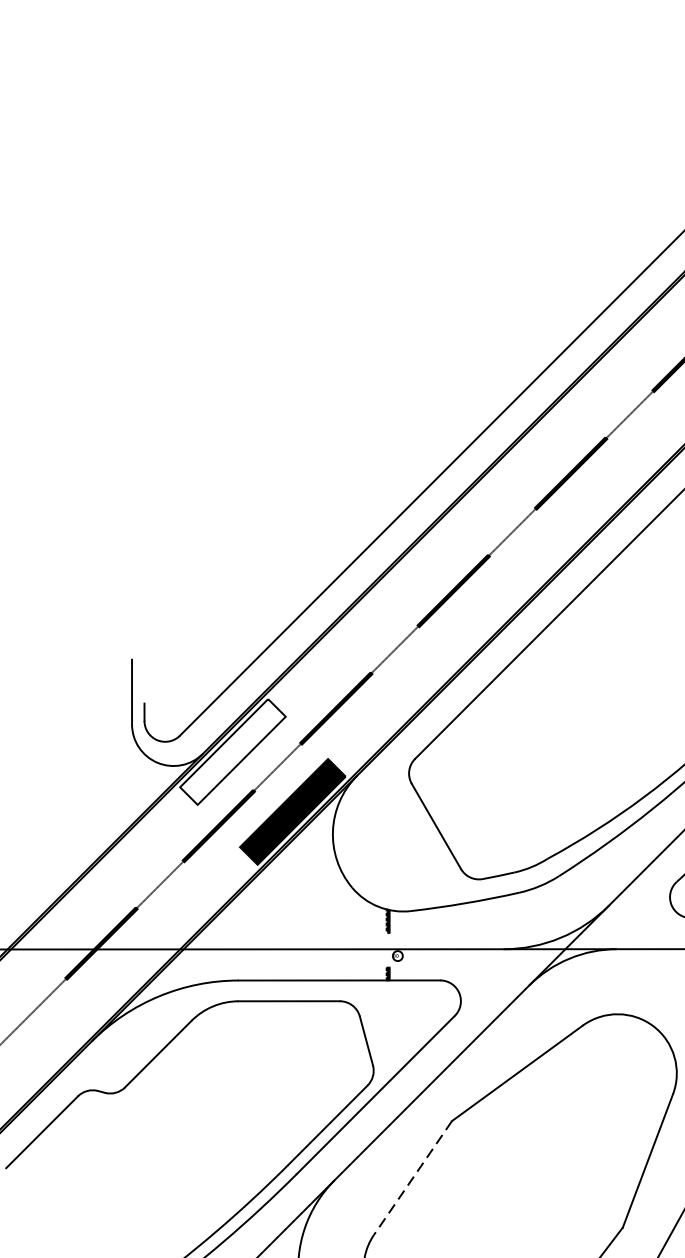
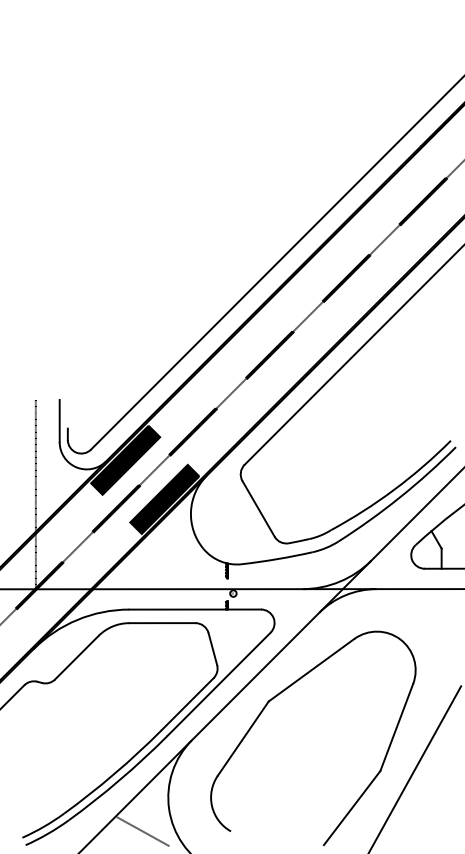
fill: (232, 750) -> (125, 459), added
line: (95, 804) -> (35, 494), added
line: (413, 1179) -> (243, 739), dashed -> solid

